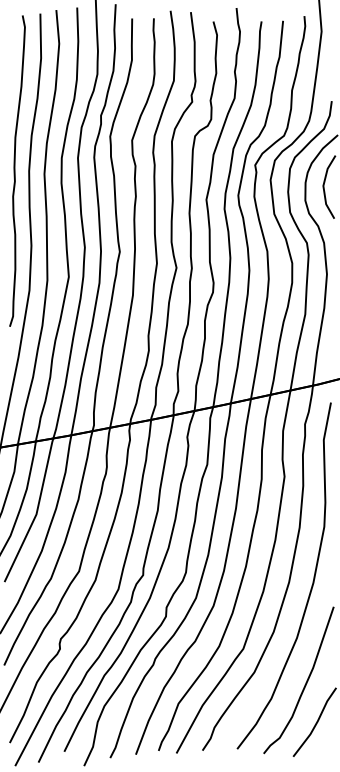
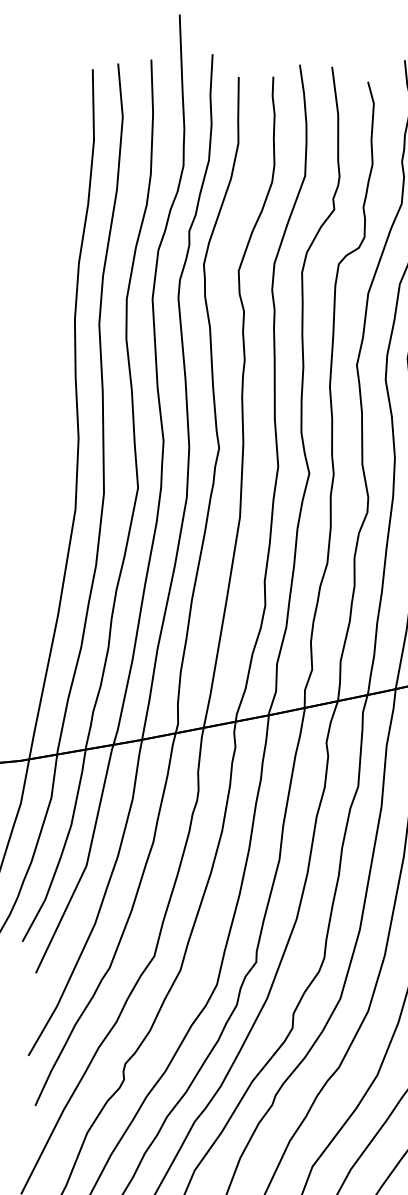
curve: (15, 170) -> (53, 318), removed

